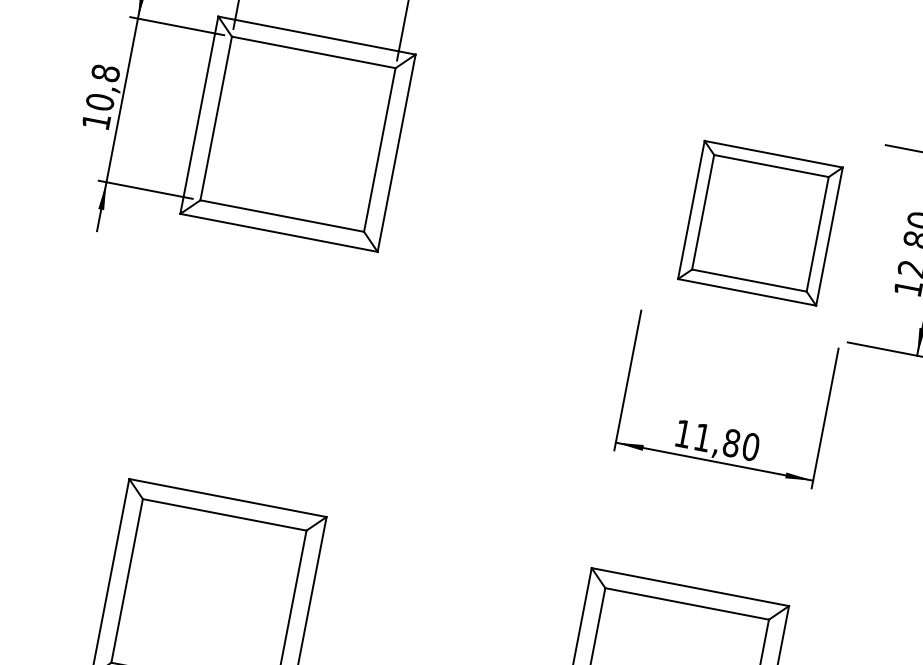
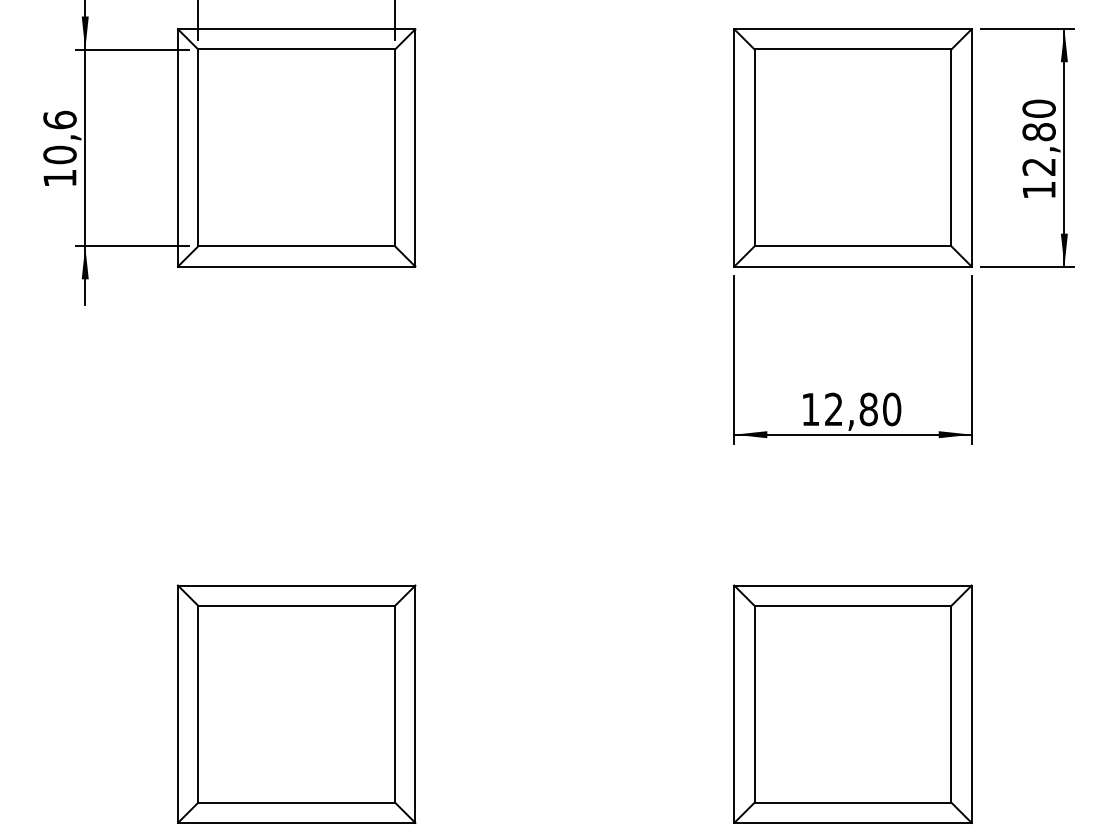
text: (105, 72) -> (59, 119), 10,8 -> 10,6
part: (760, 222) -> (852, 147), size x1.43
text: (702, 436) -> (833, 408), 11,80 -> 12,80

